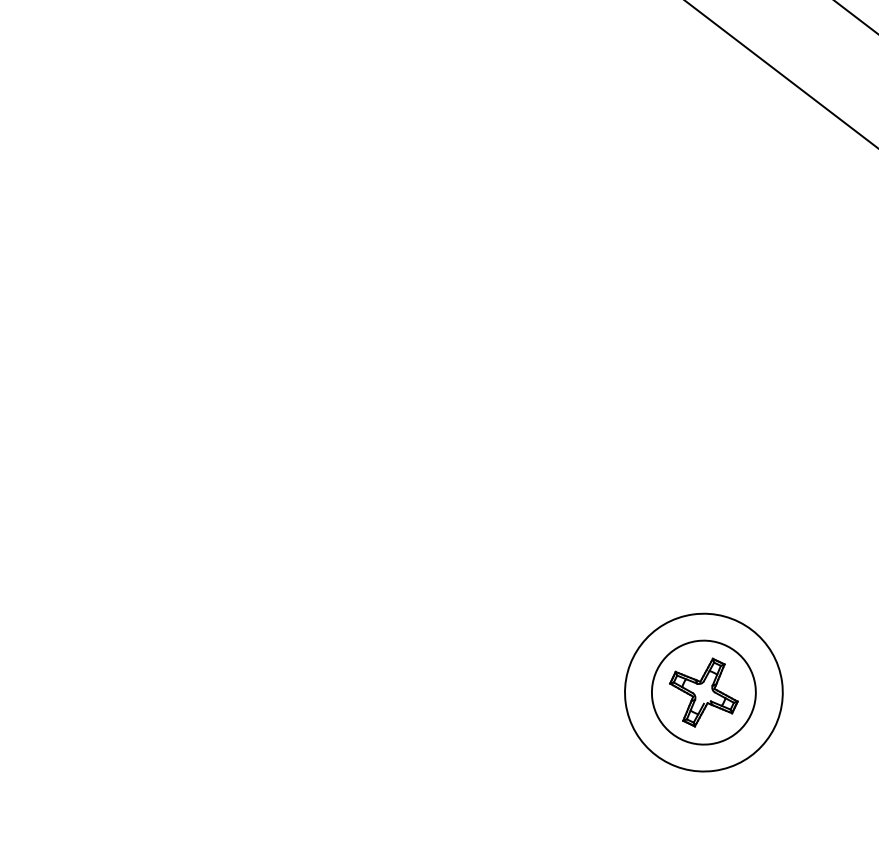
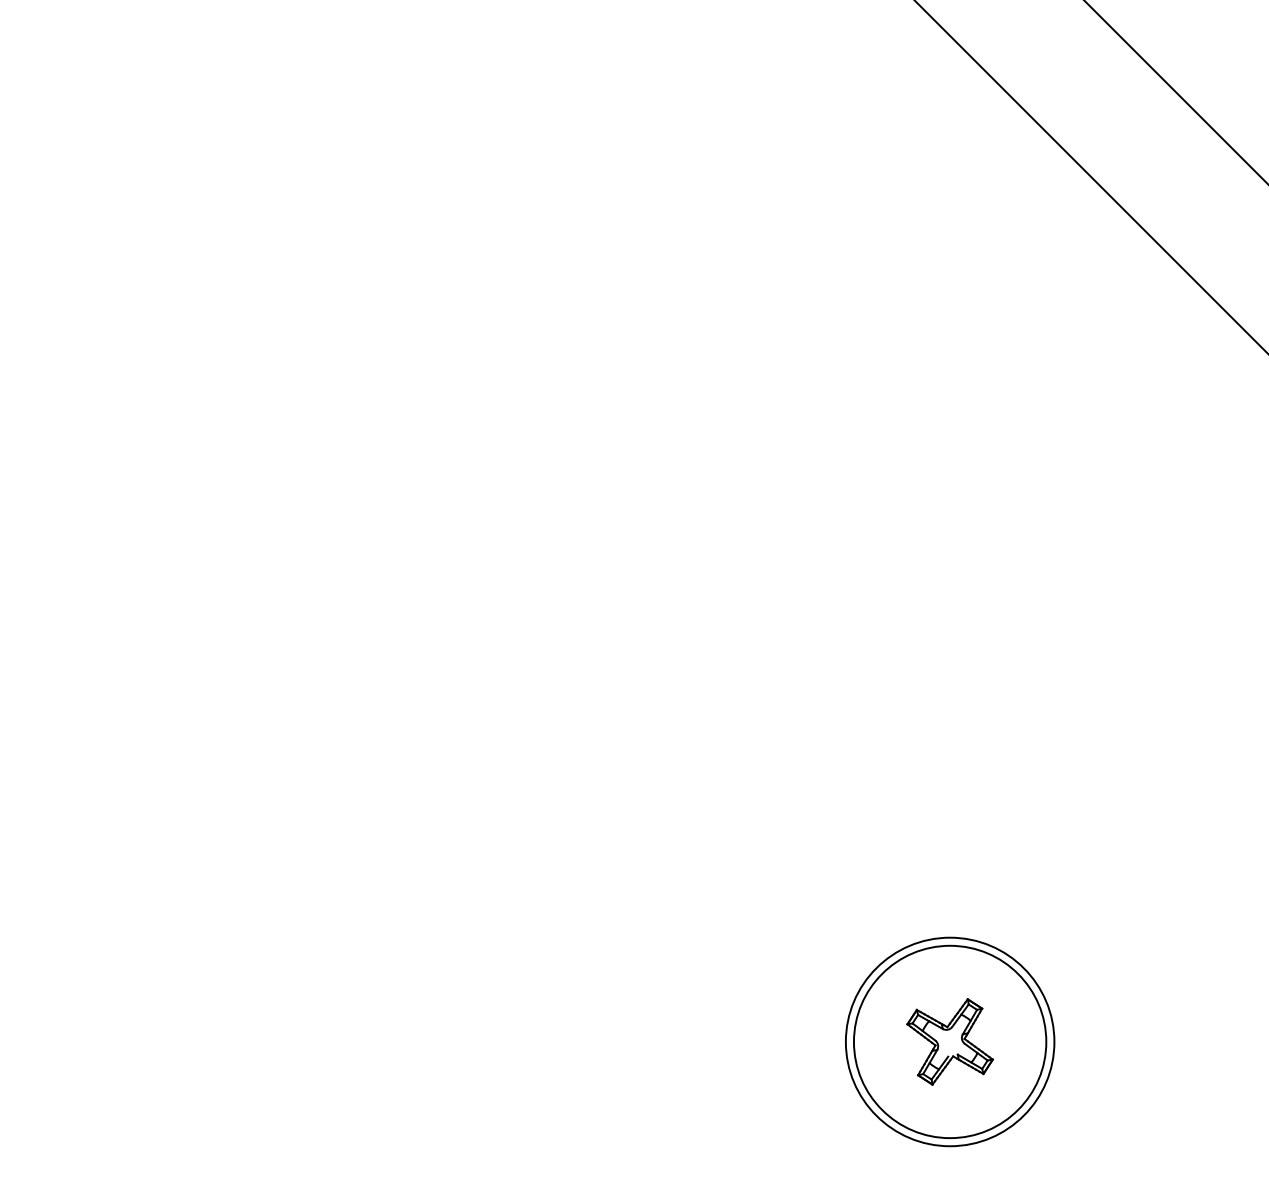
circle: (703, 692) -> (949, 1041), size x1.4

